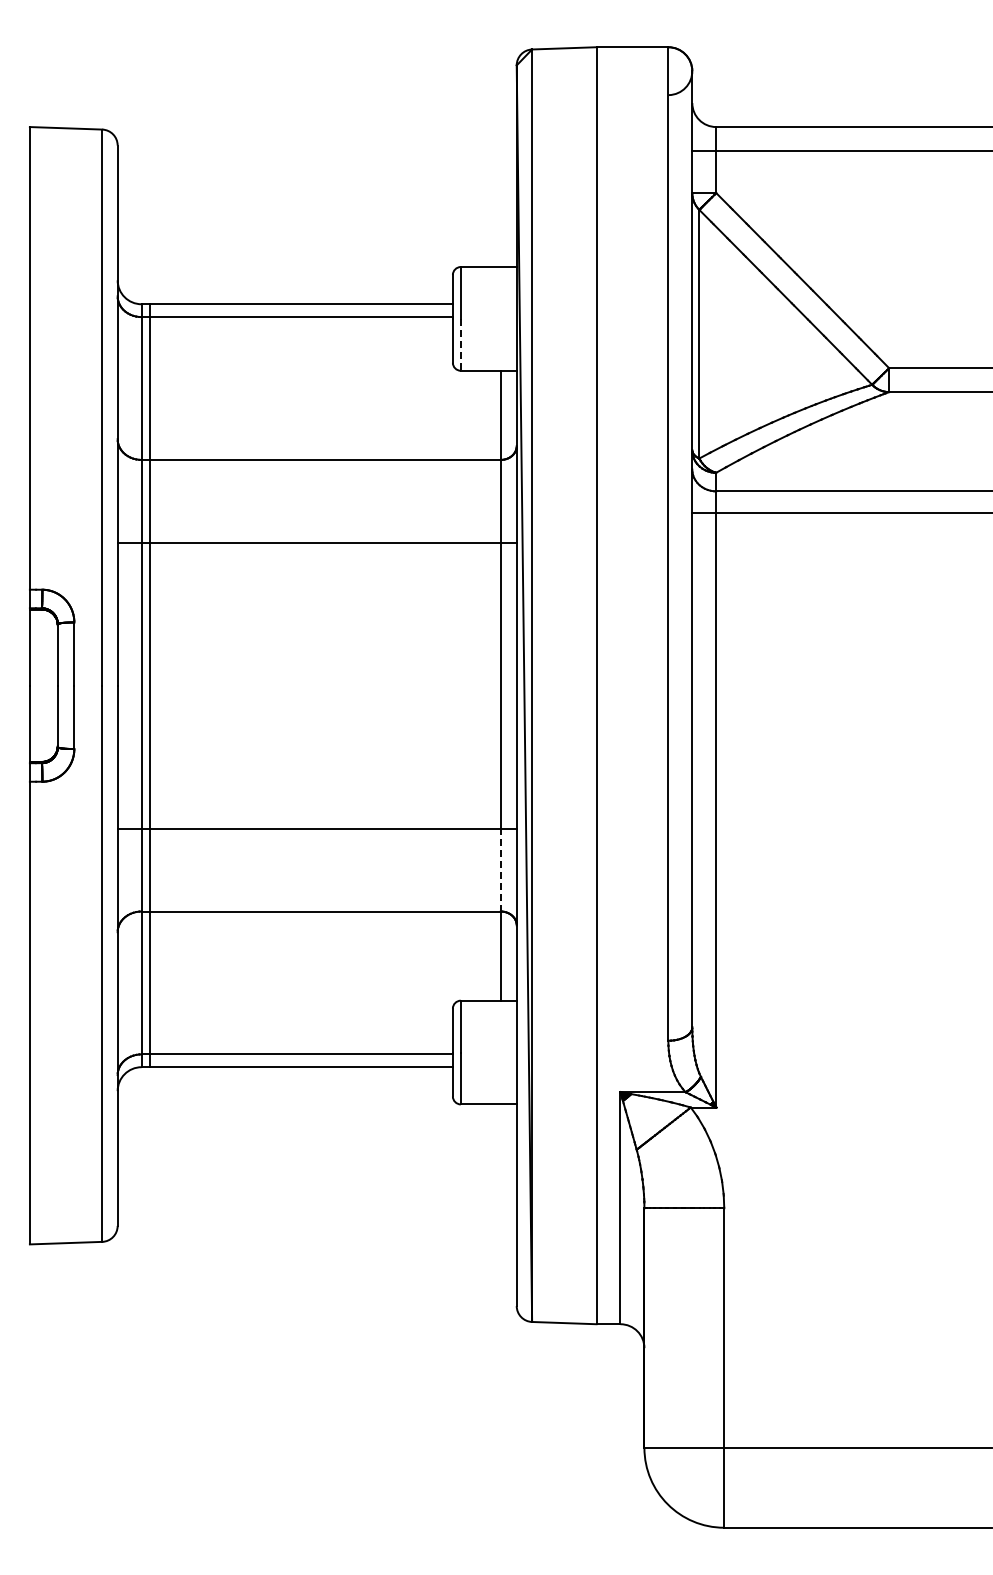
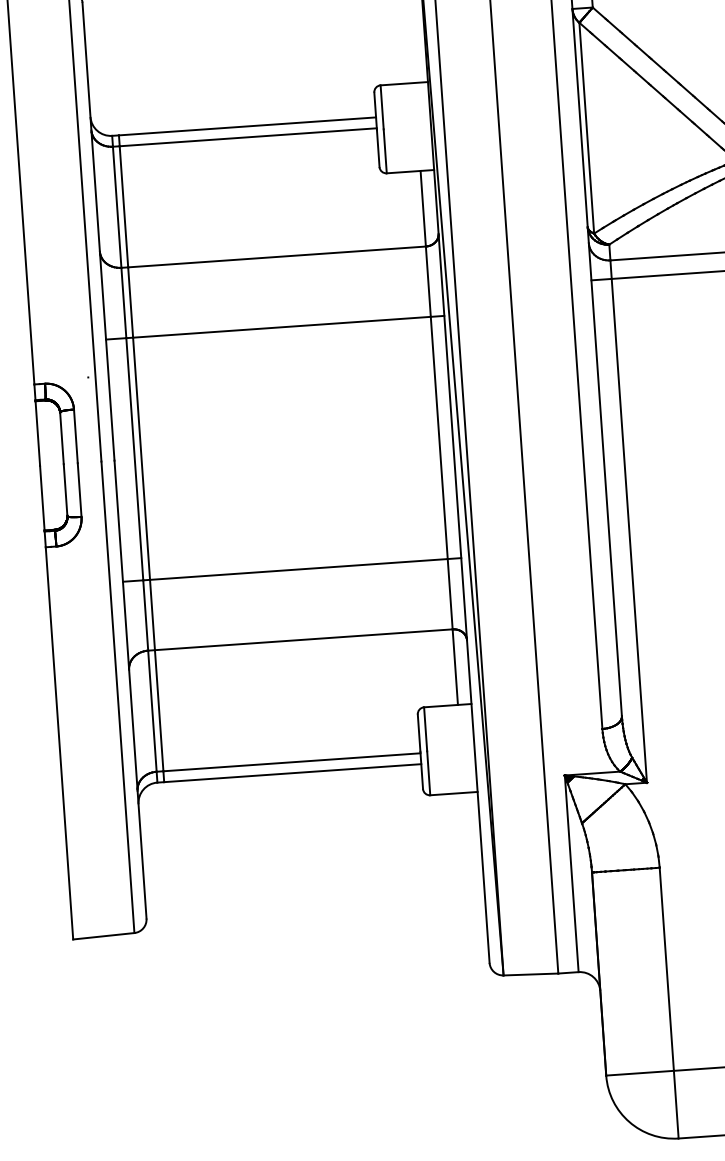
line: (460, 344) -> (384, 151), dashed -> solid
line: (500, 869) -> (449, 593), dashed -> solid

